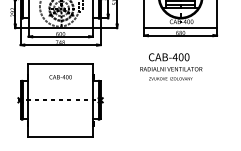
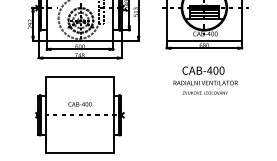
text: (171, 66) -> (205, 80), moved
text: (60, 77) -> (79, 104), moved

